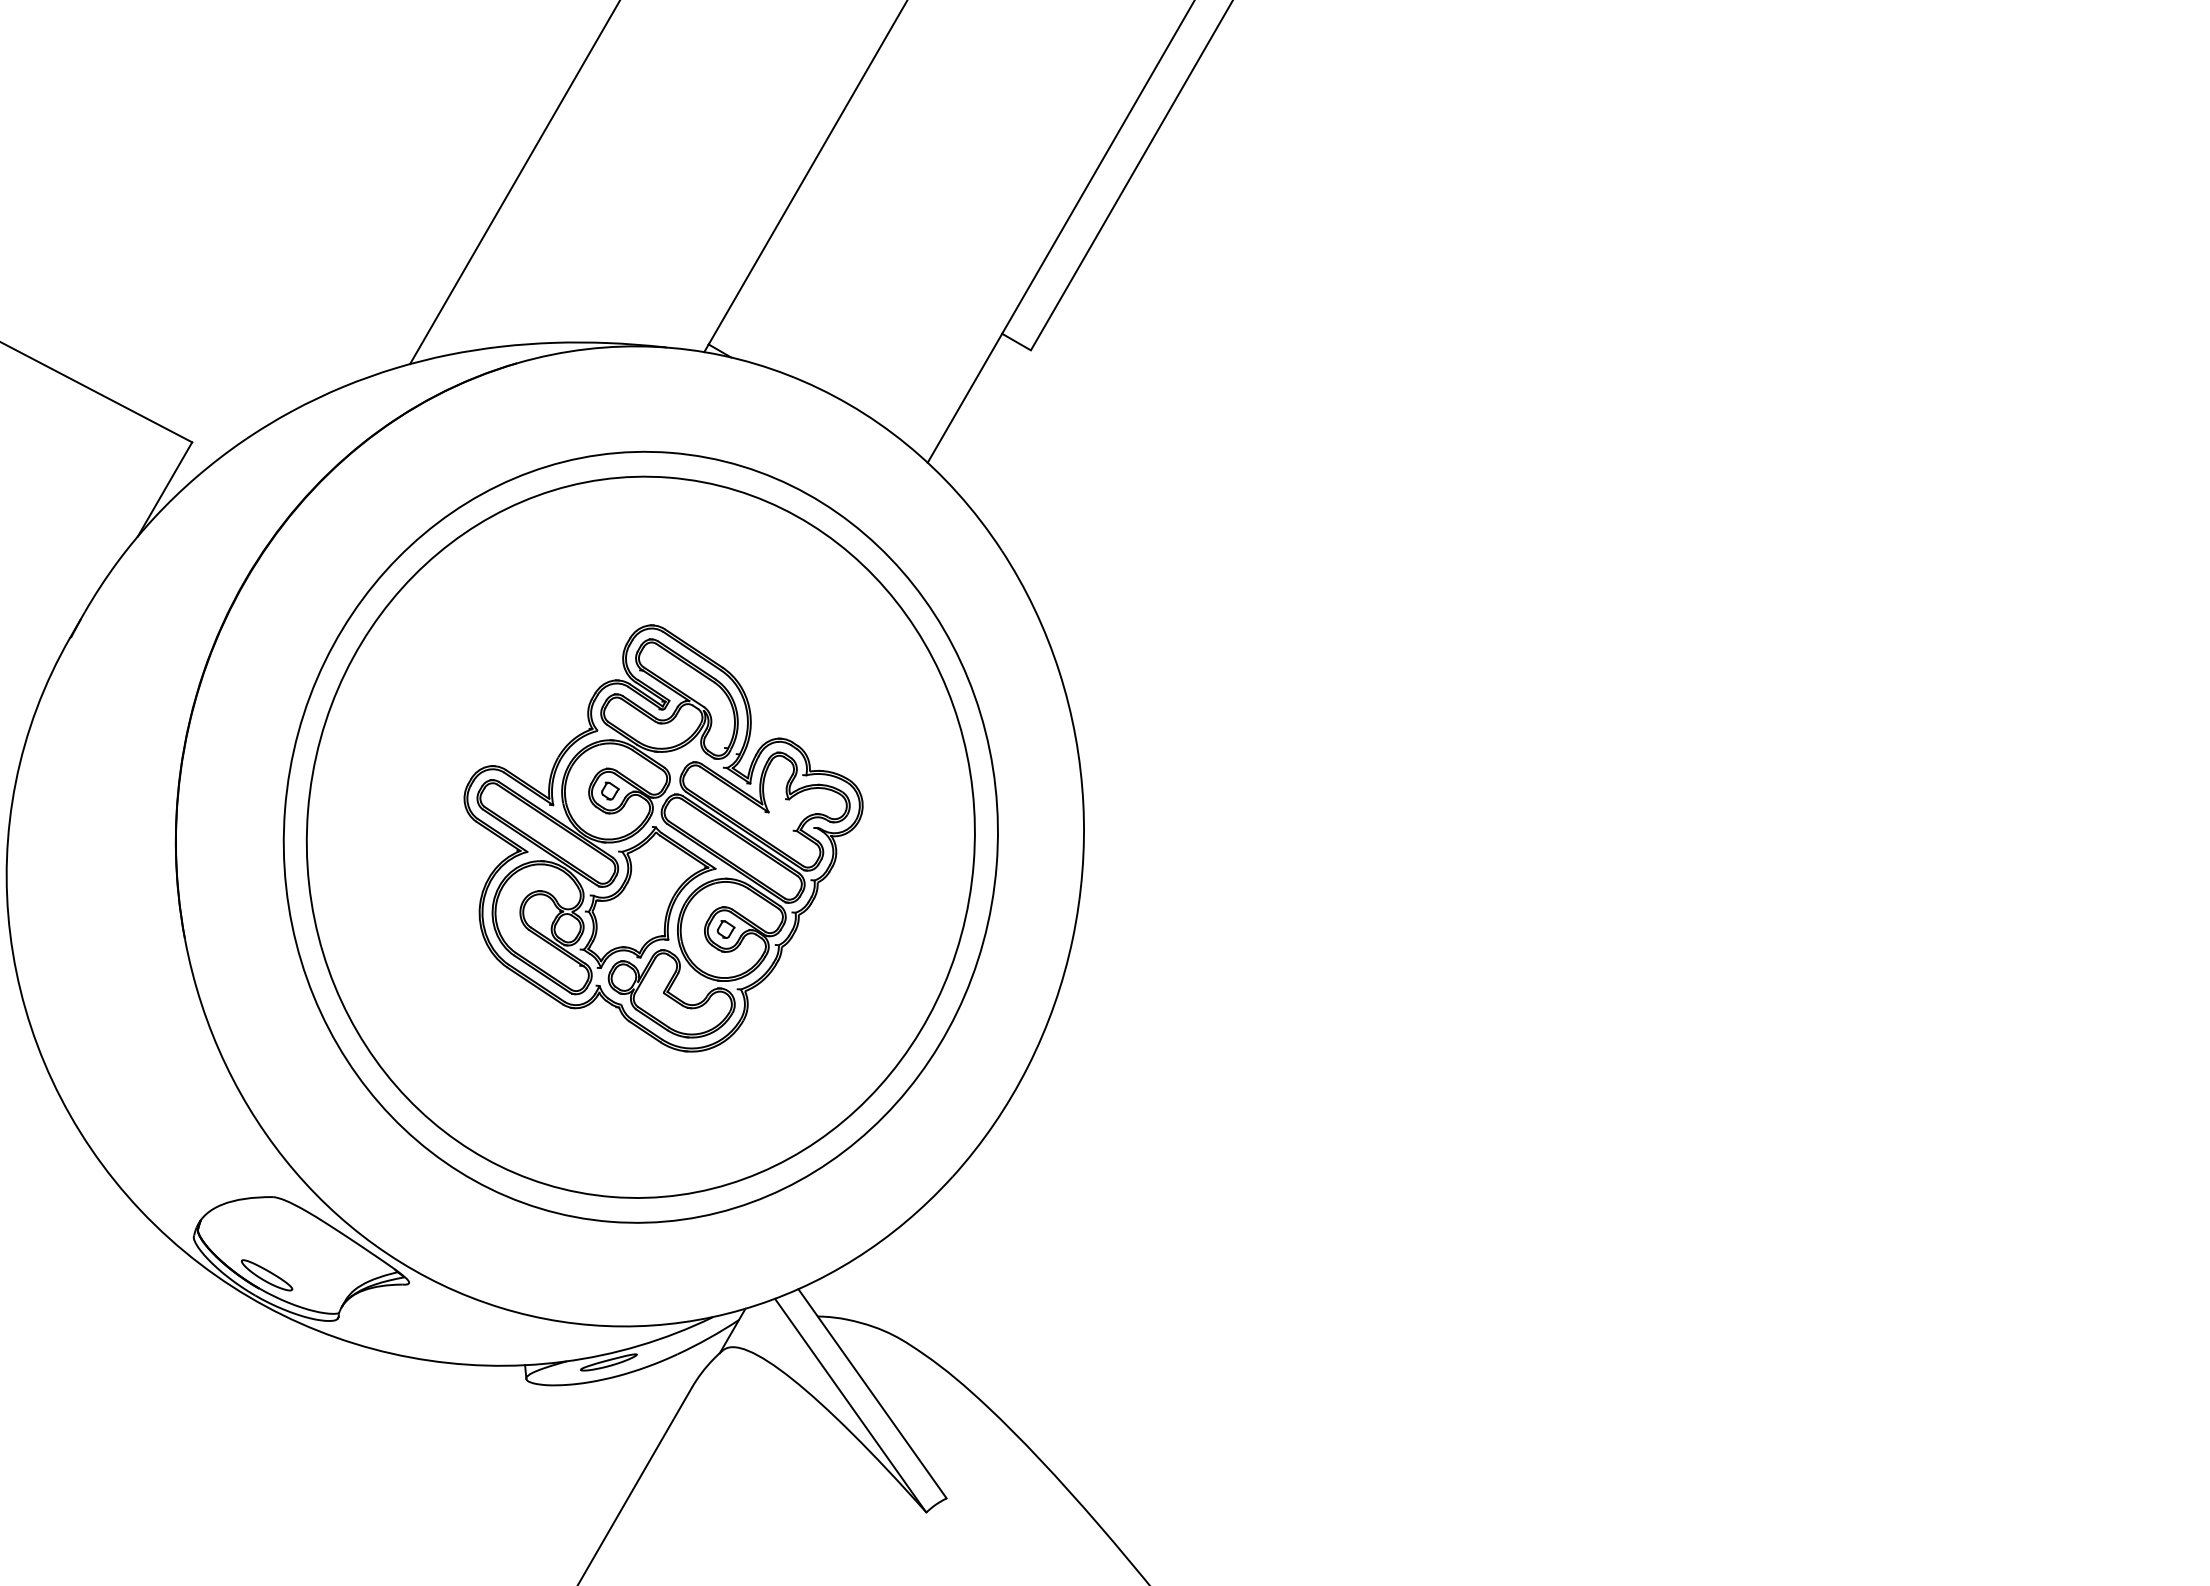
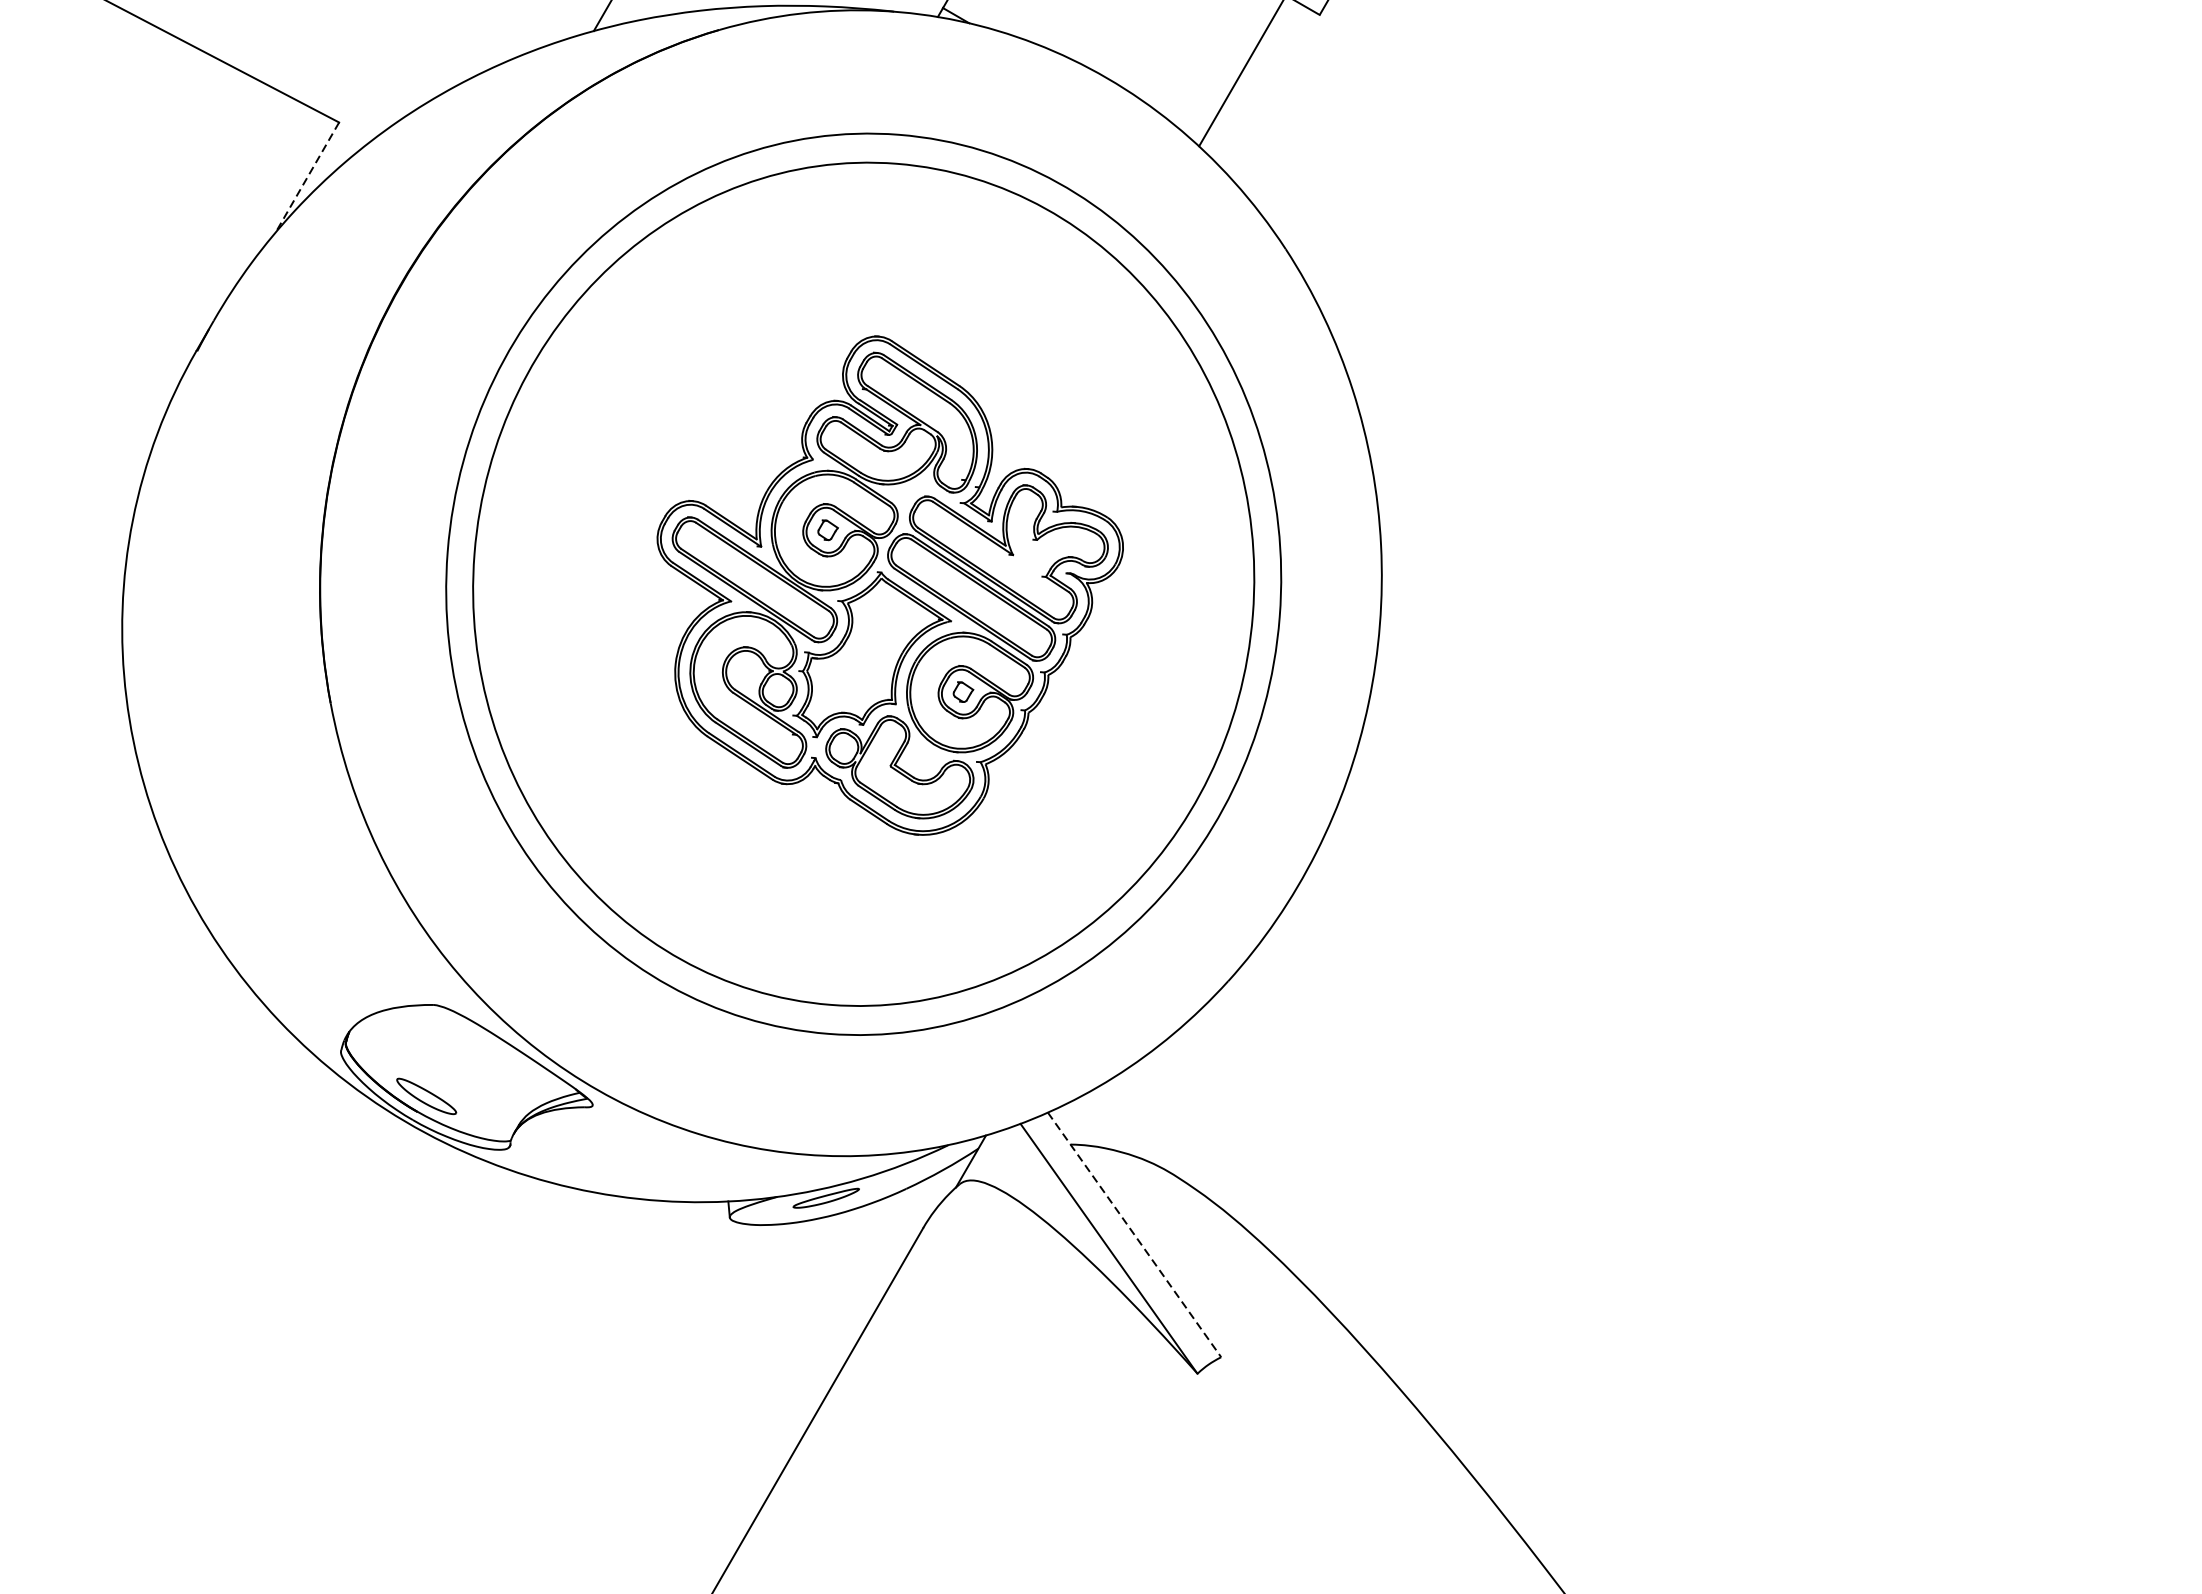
line: (164, 489) -> (306, 177), solid -> dashed
line: (872, 1394) -> (1134, 1235), solid -> dashed

